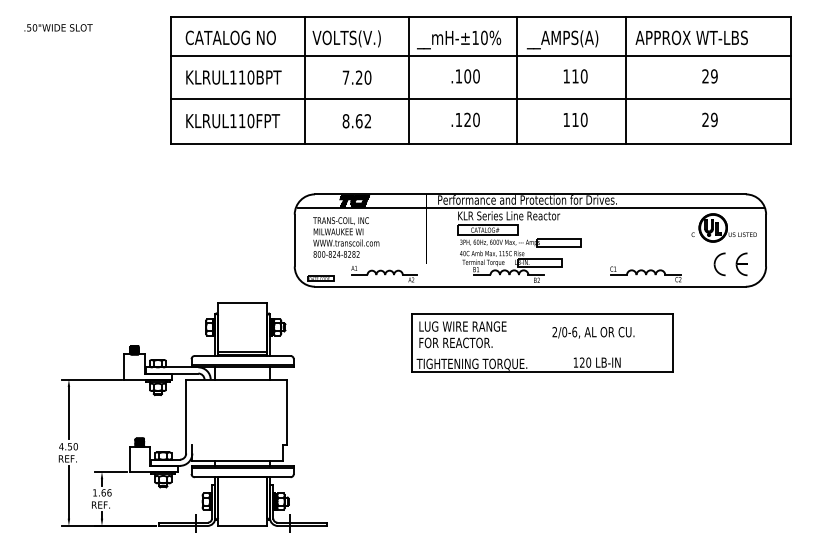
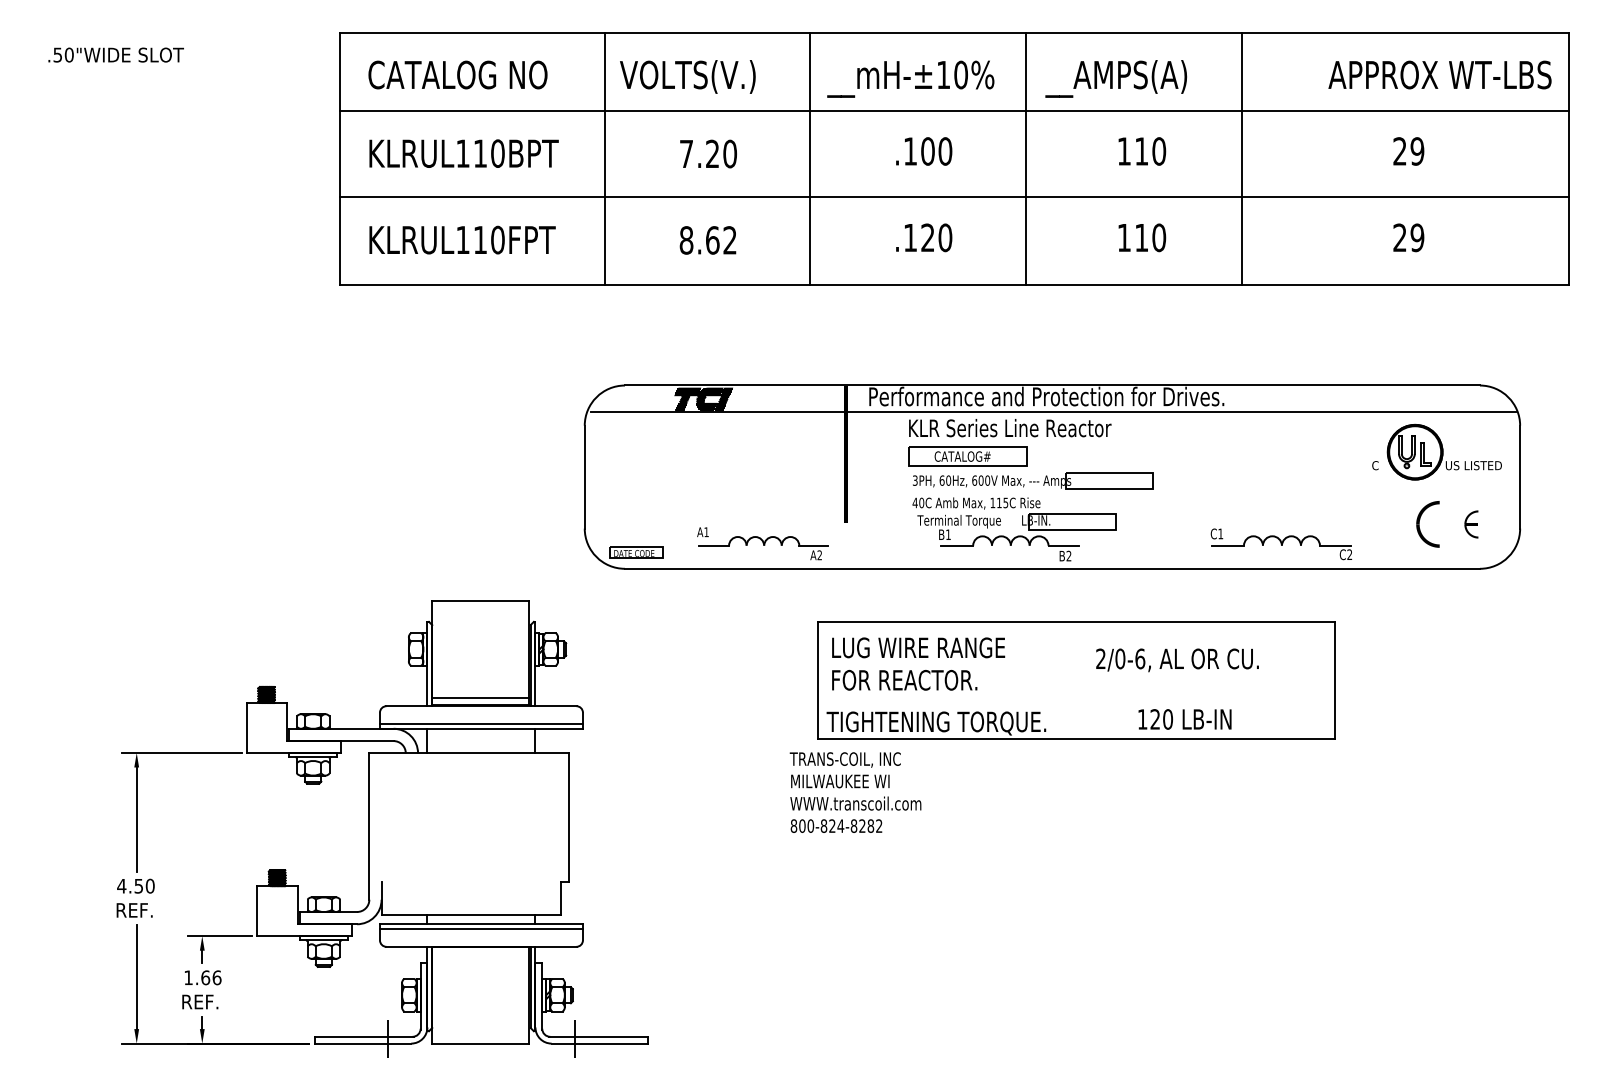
text: (691, 37) -> (1439, 74), moved
text: (346, 237) -> (856, 792), moved
part: (741, 264) -> (1471, 524), size x0.6

